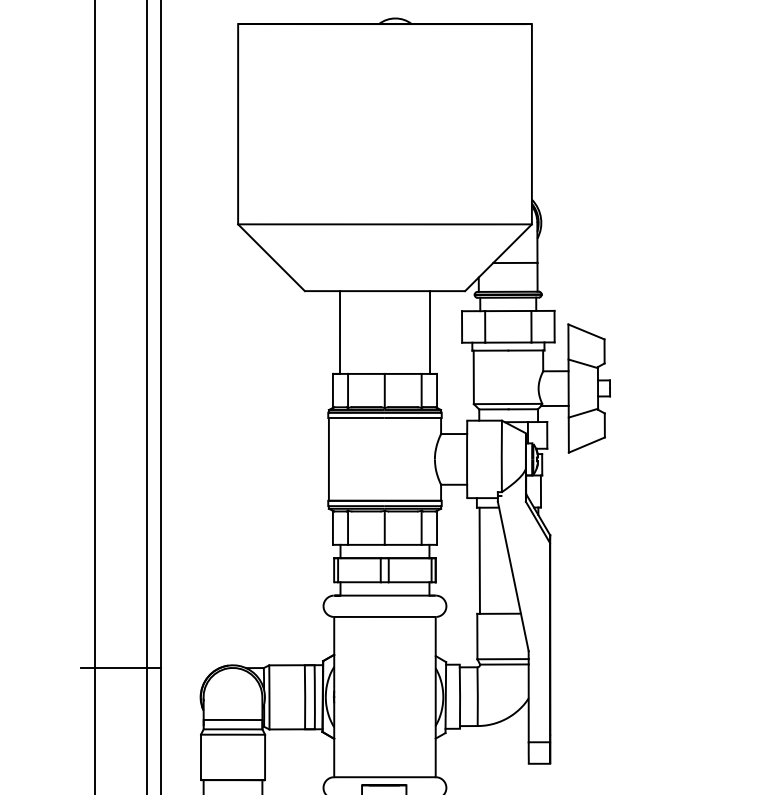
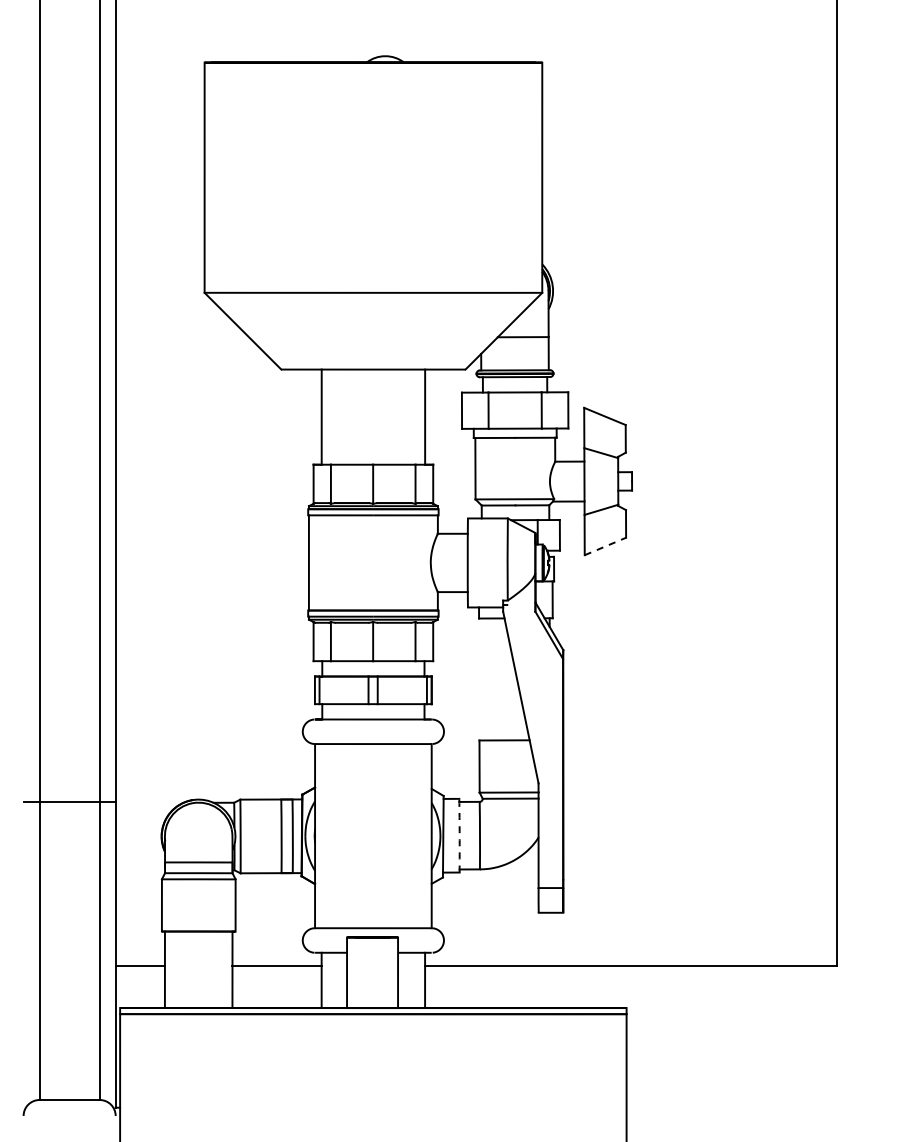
line: (586, 445) -> (605, 546), solid -> dashed
line: (479, 560) -> (482, 679), removed
arc: (459, 696) -> (459, 835), solid -> dashed

